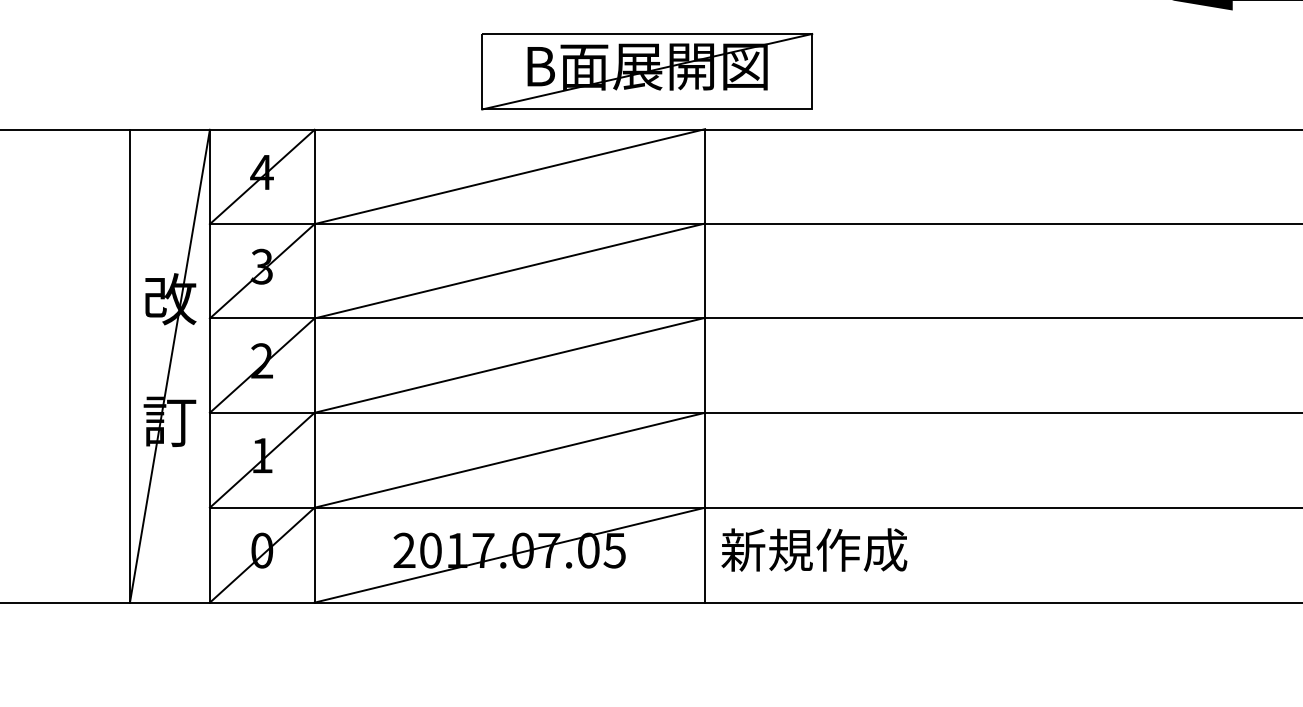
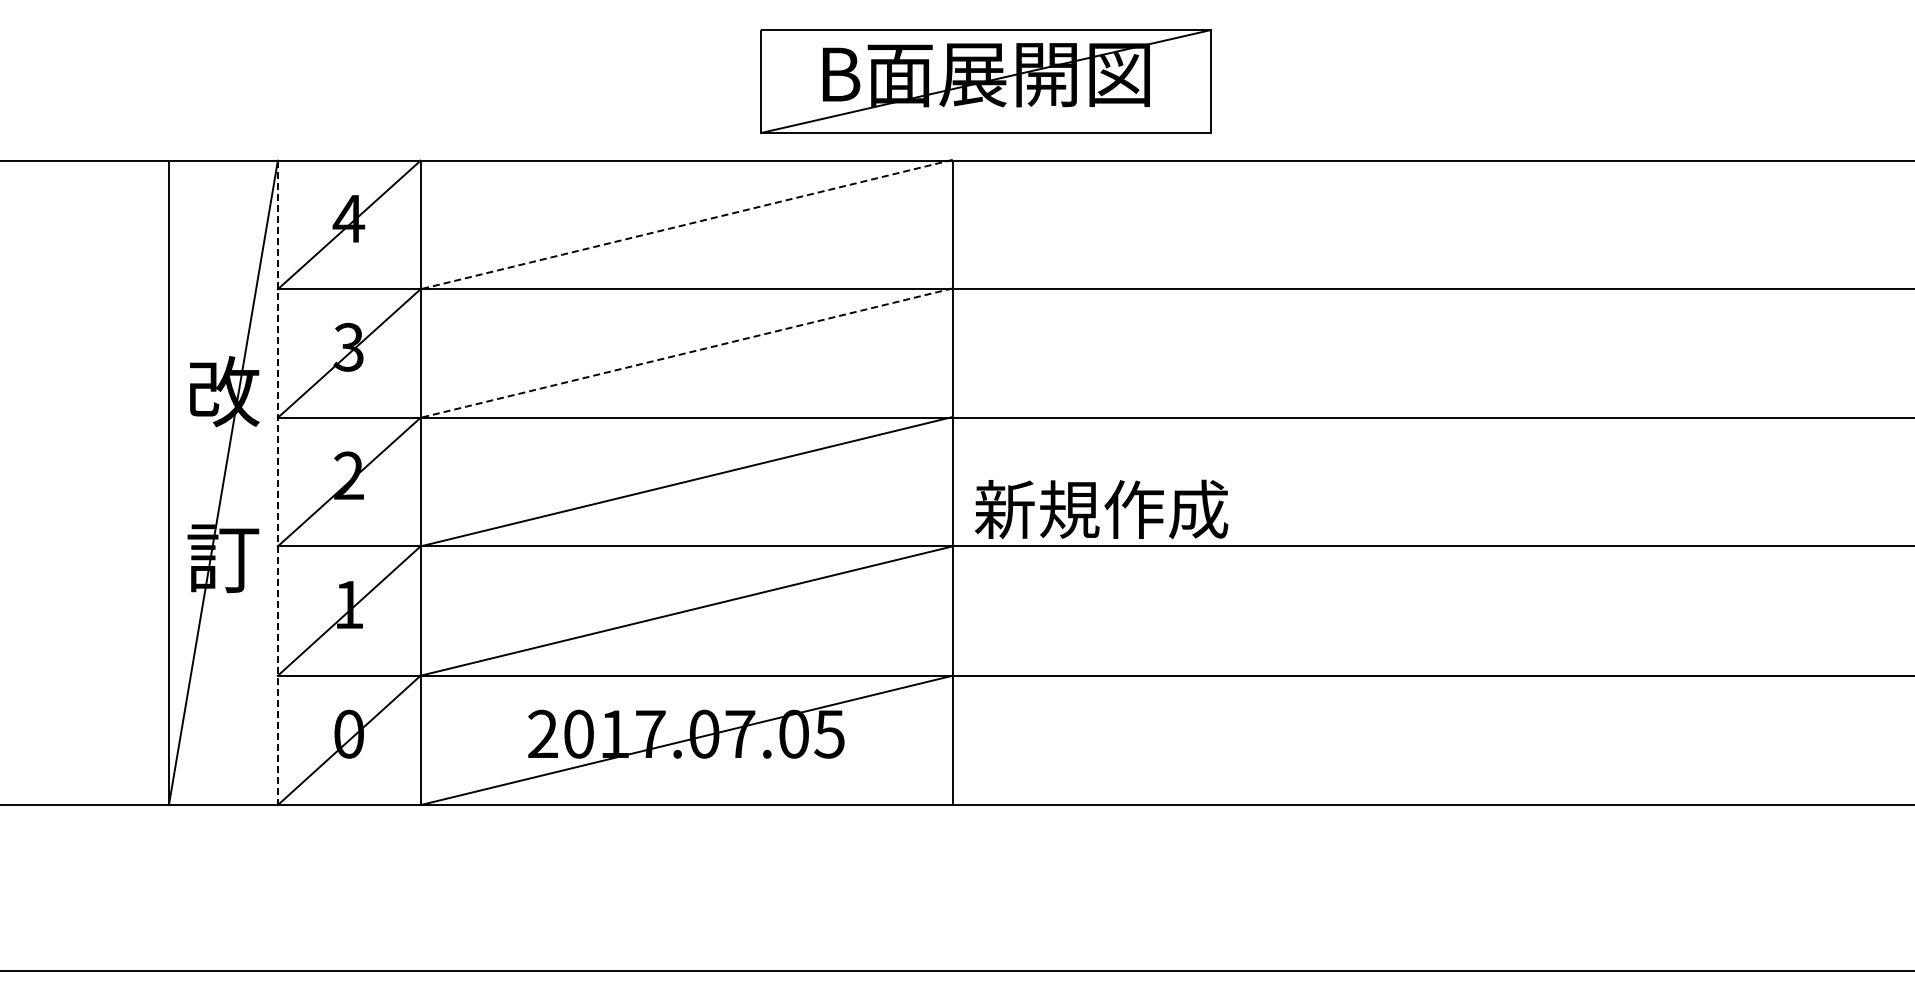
part: (646, 71) -> (985, 81), moved
line: (509, 176) -> (686, 224), solid -> dashed
line: (509, 271) -> (686, 353), solid -> dashed
line: (209, 366) -> (277, 483), solid -> dashed
text: (814, 550) -> (1101, 509), moved

